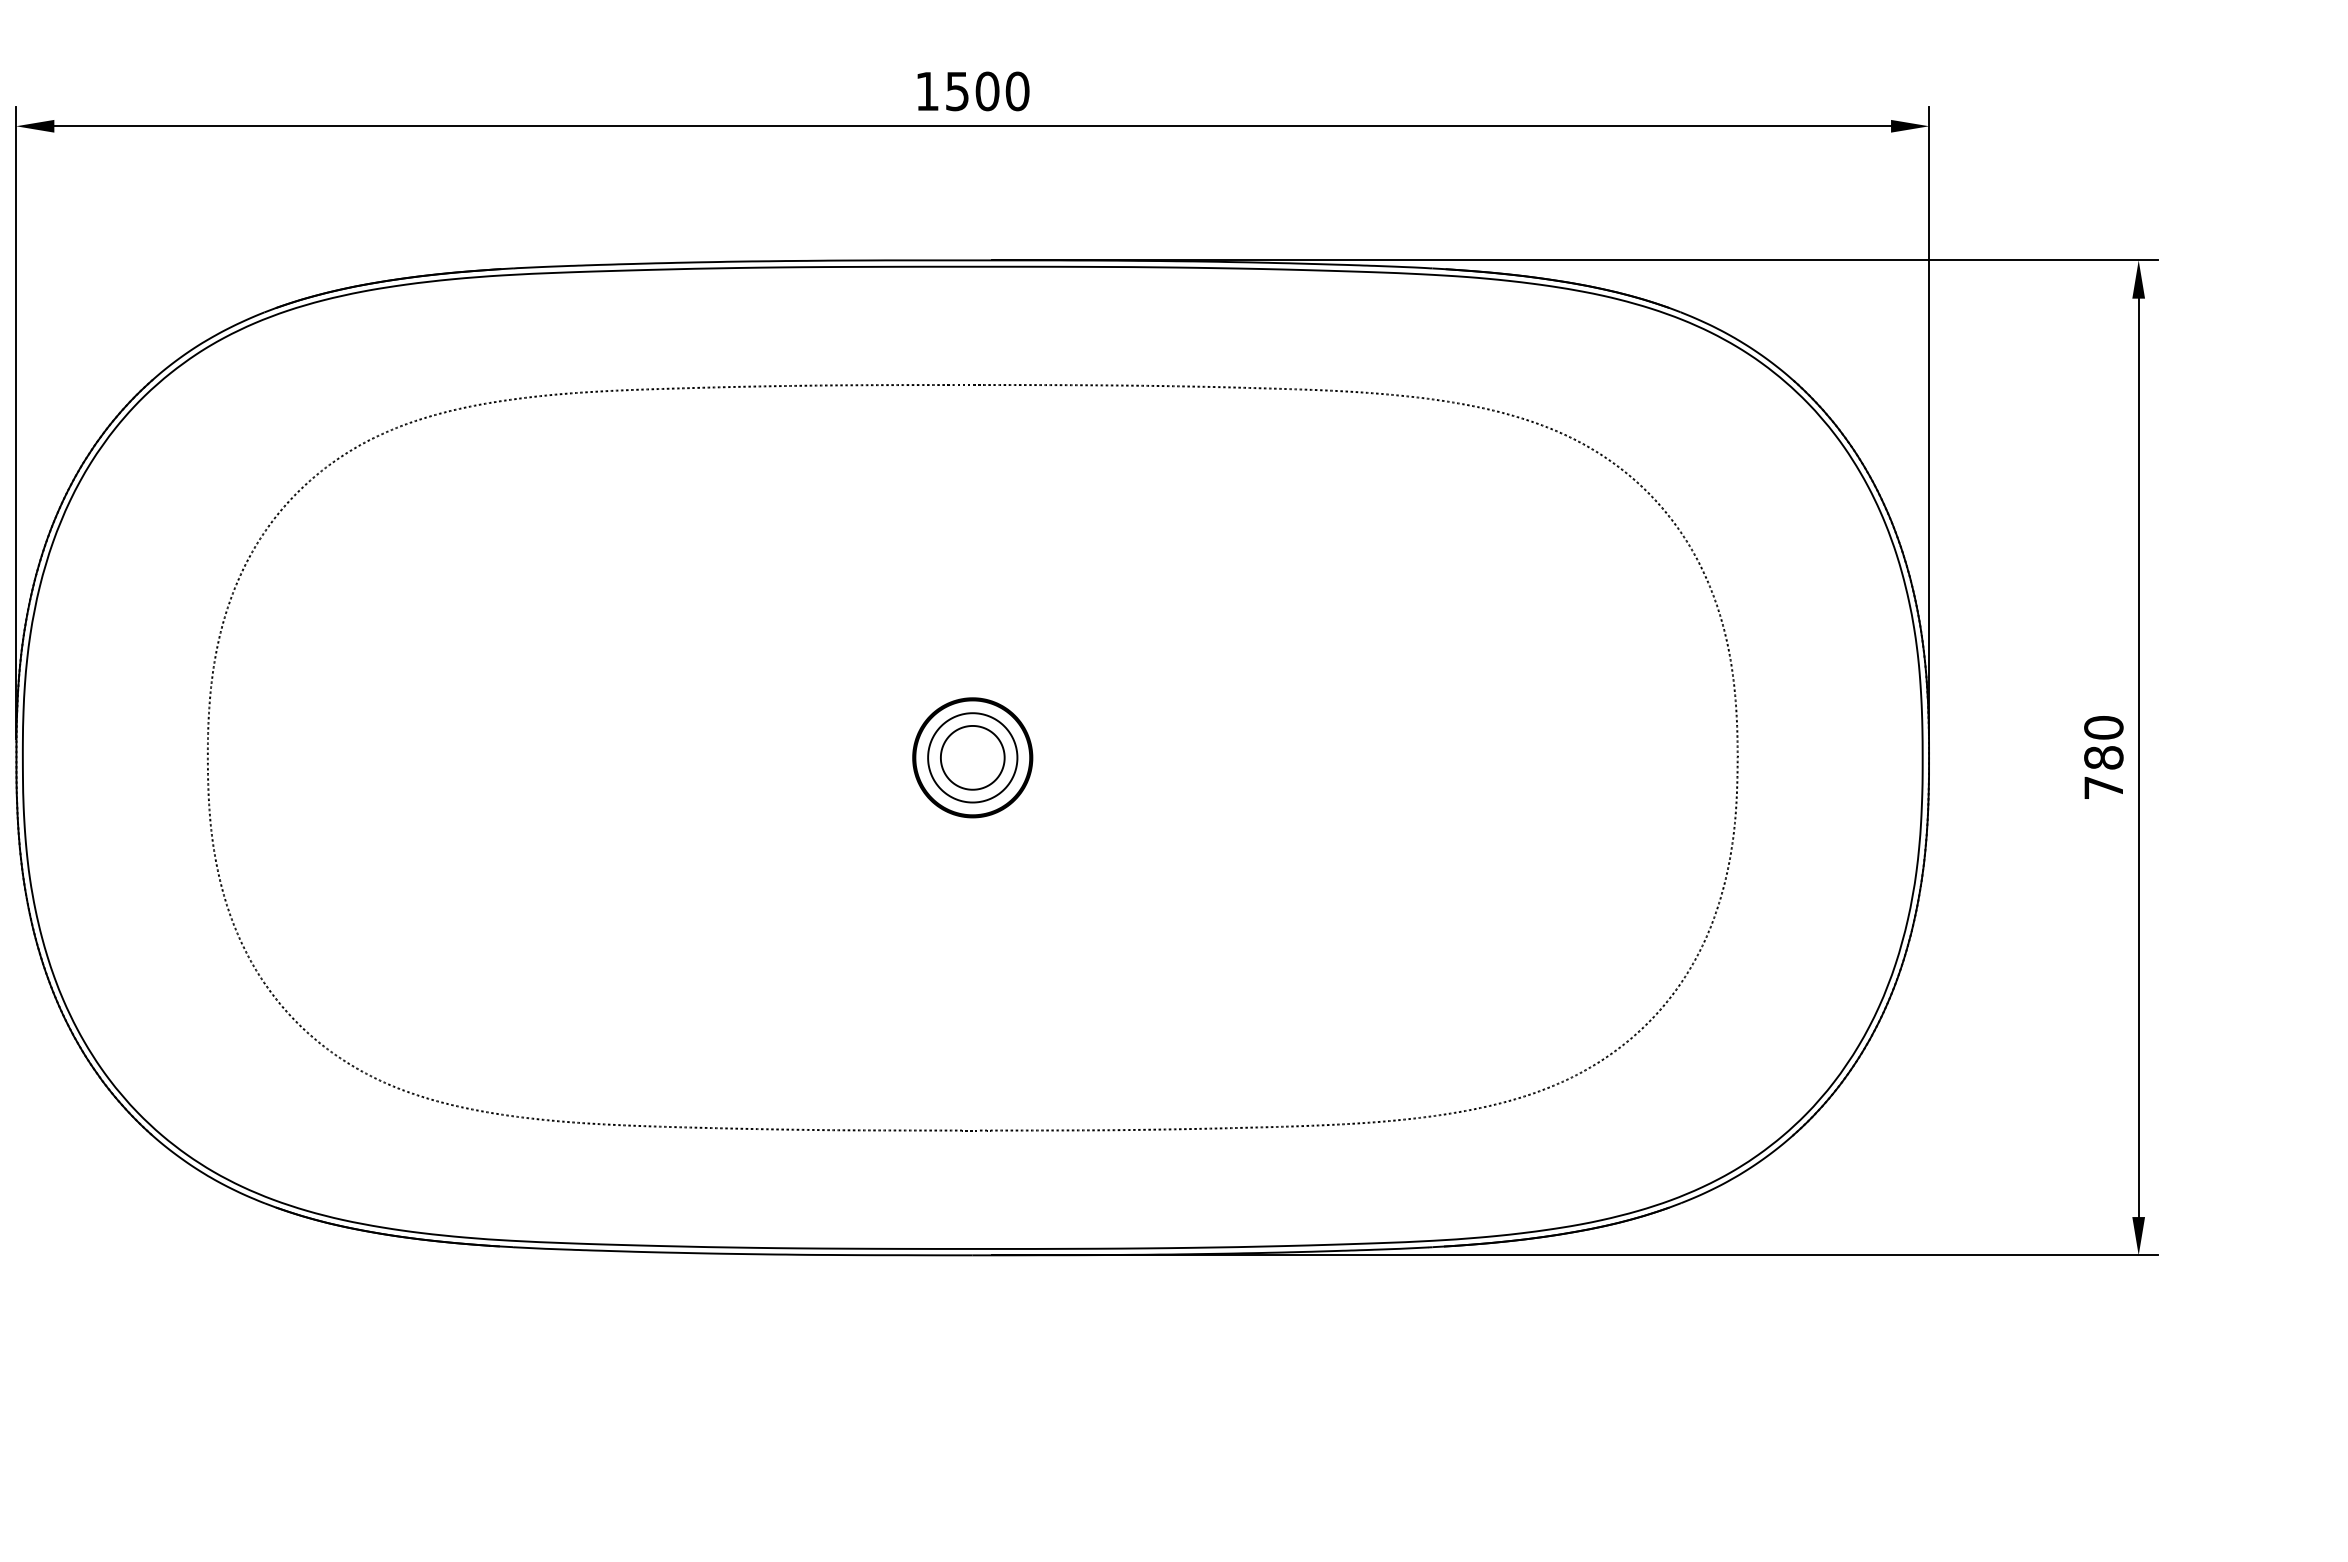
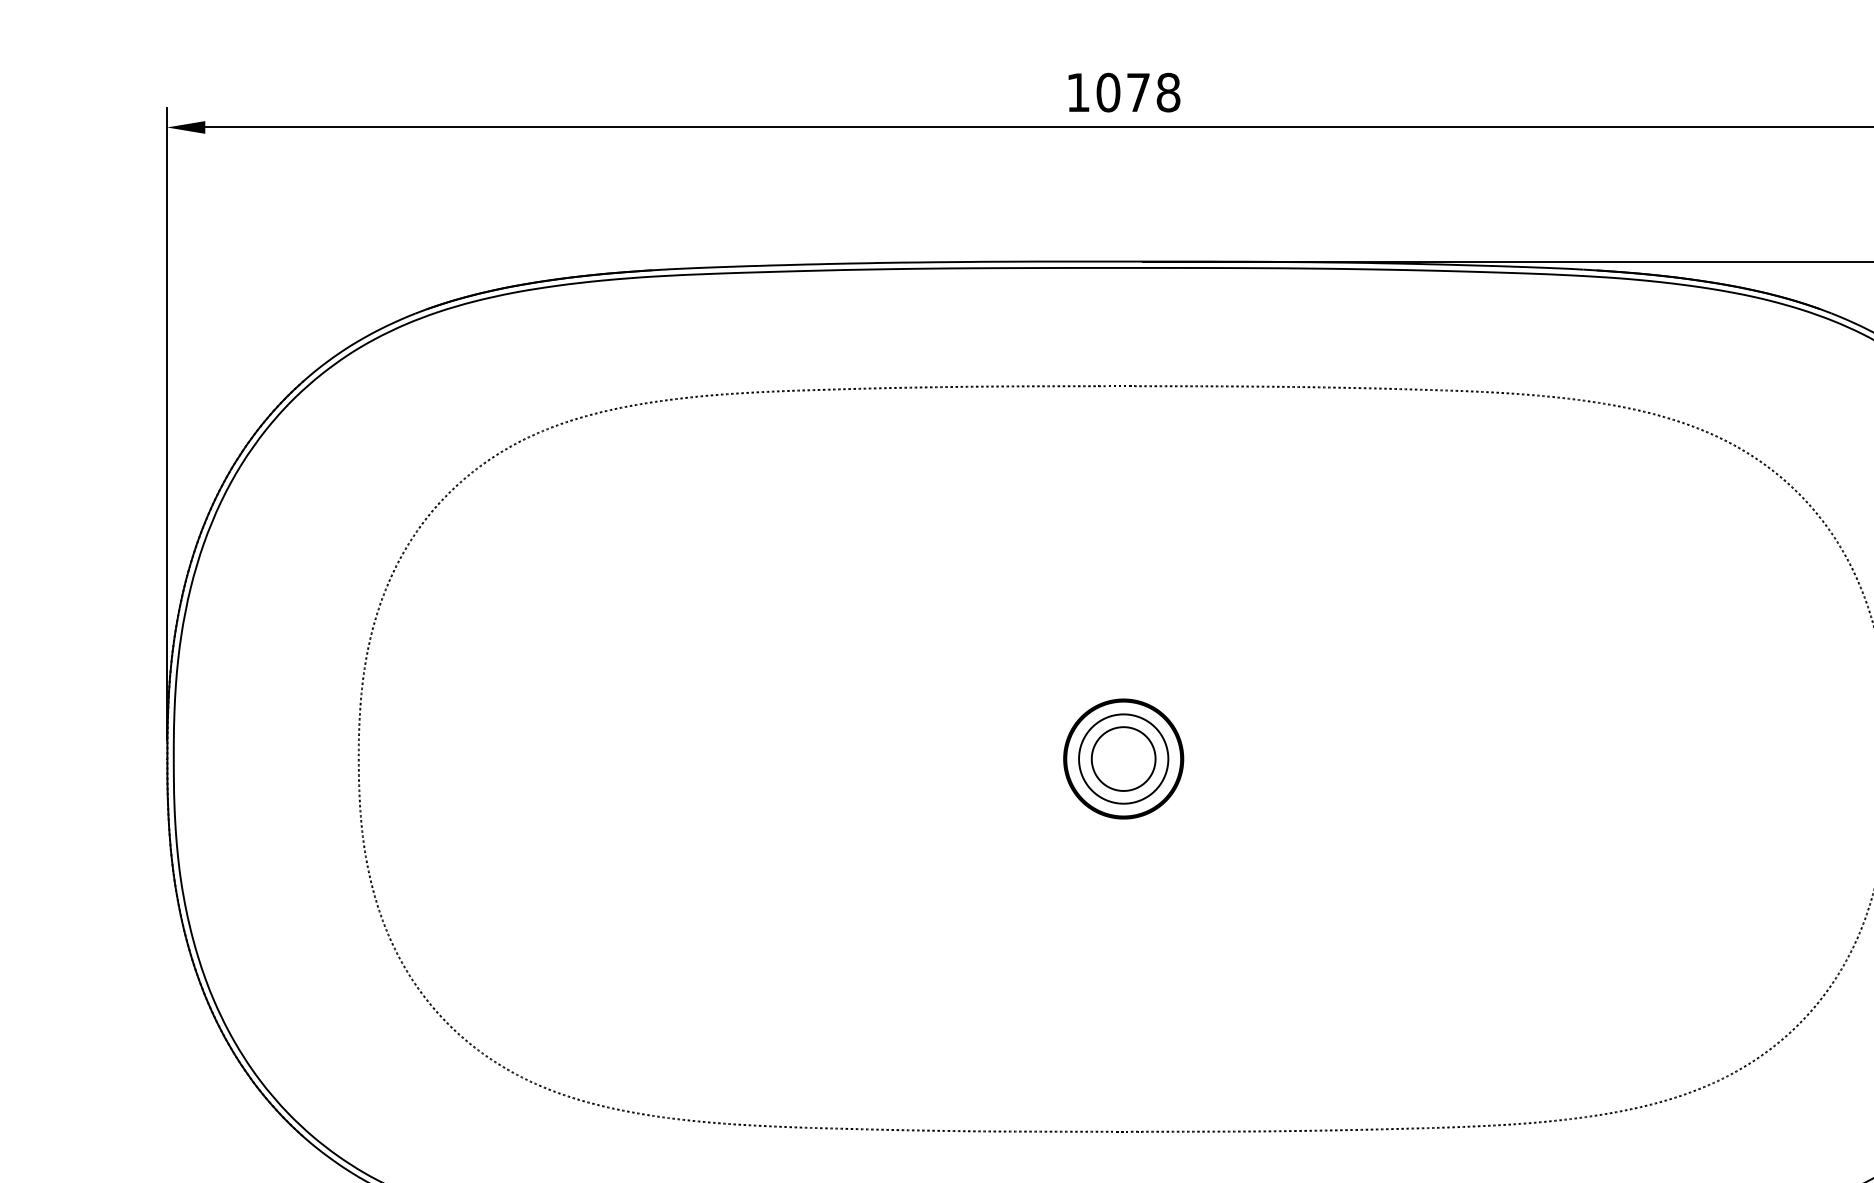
text: (987, 91) -> (1138, 92), 1500 -> 1078

